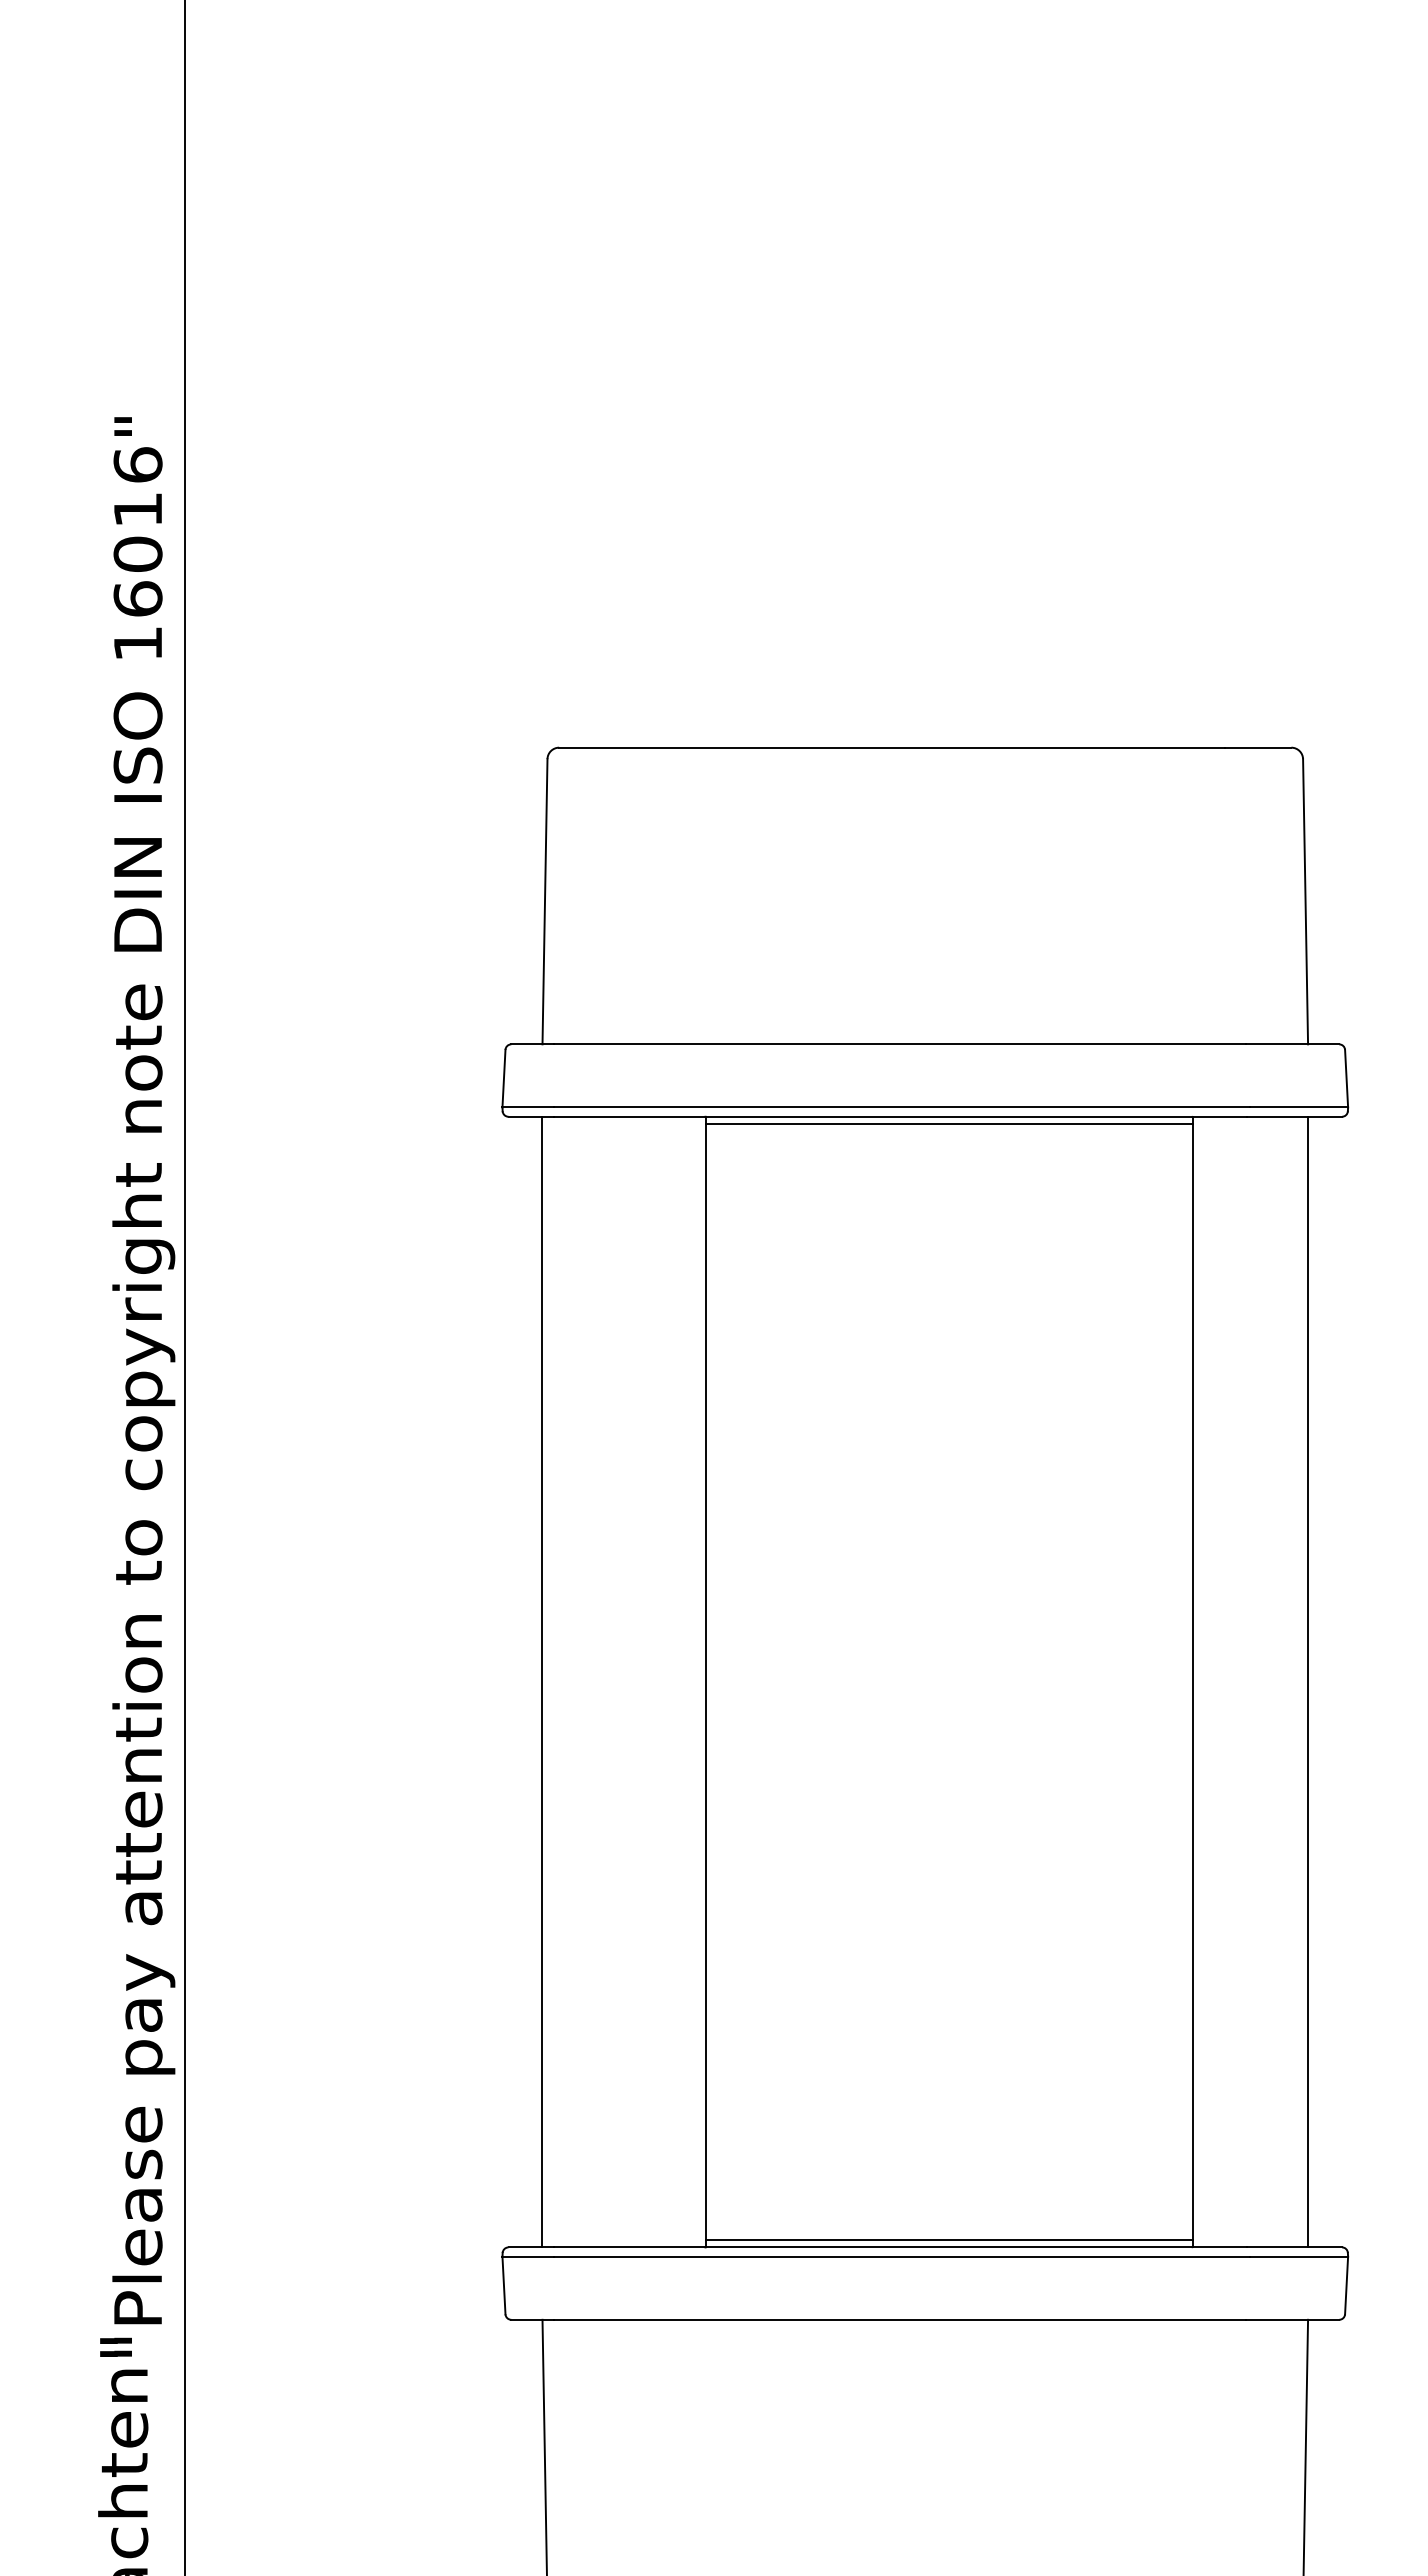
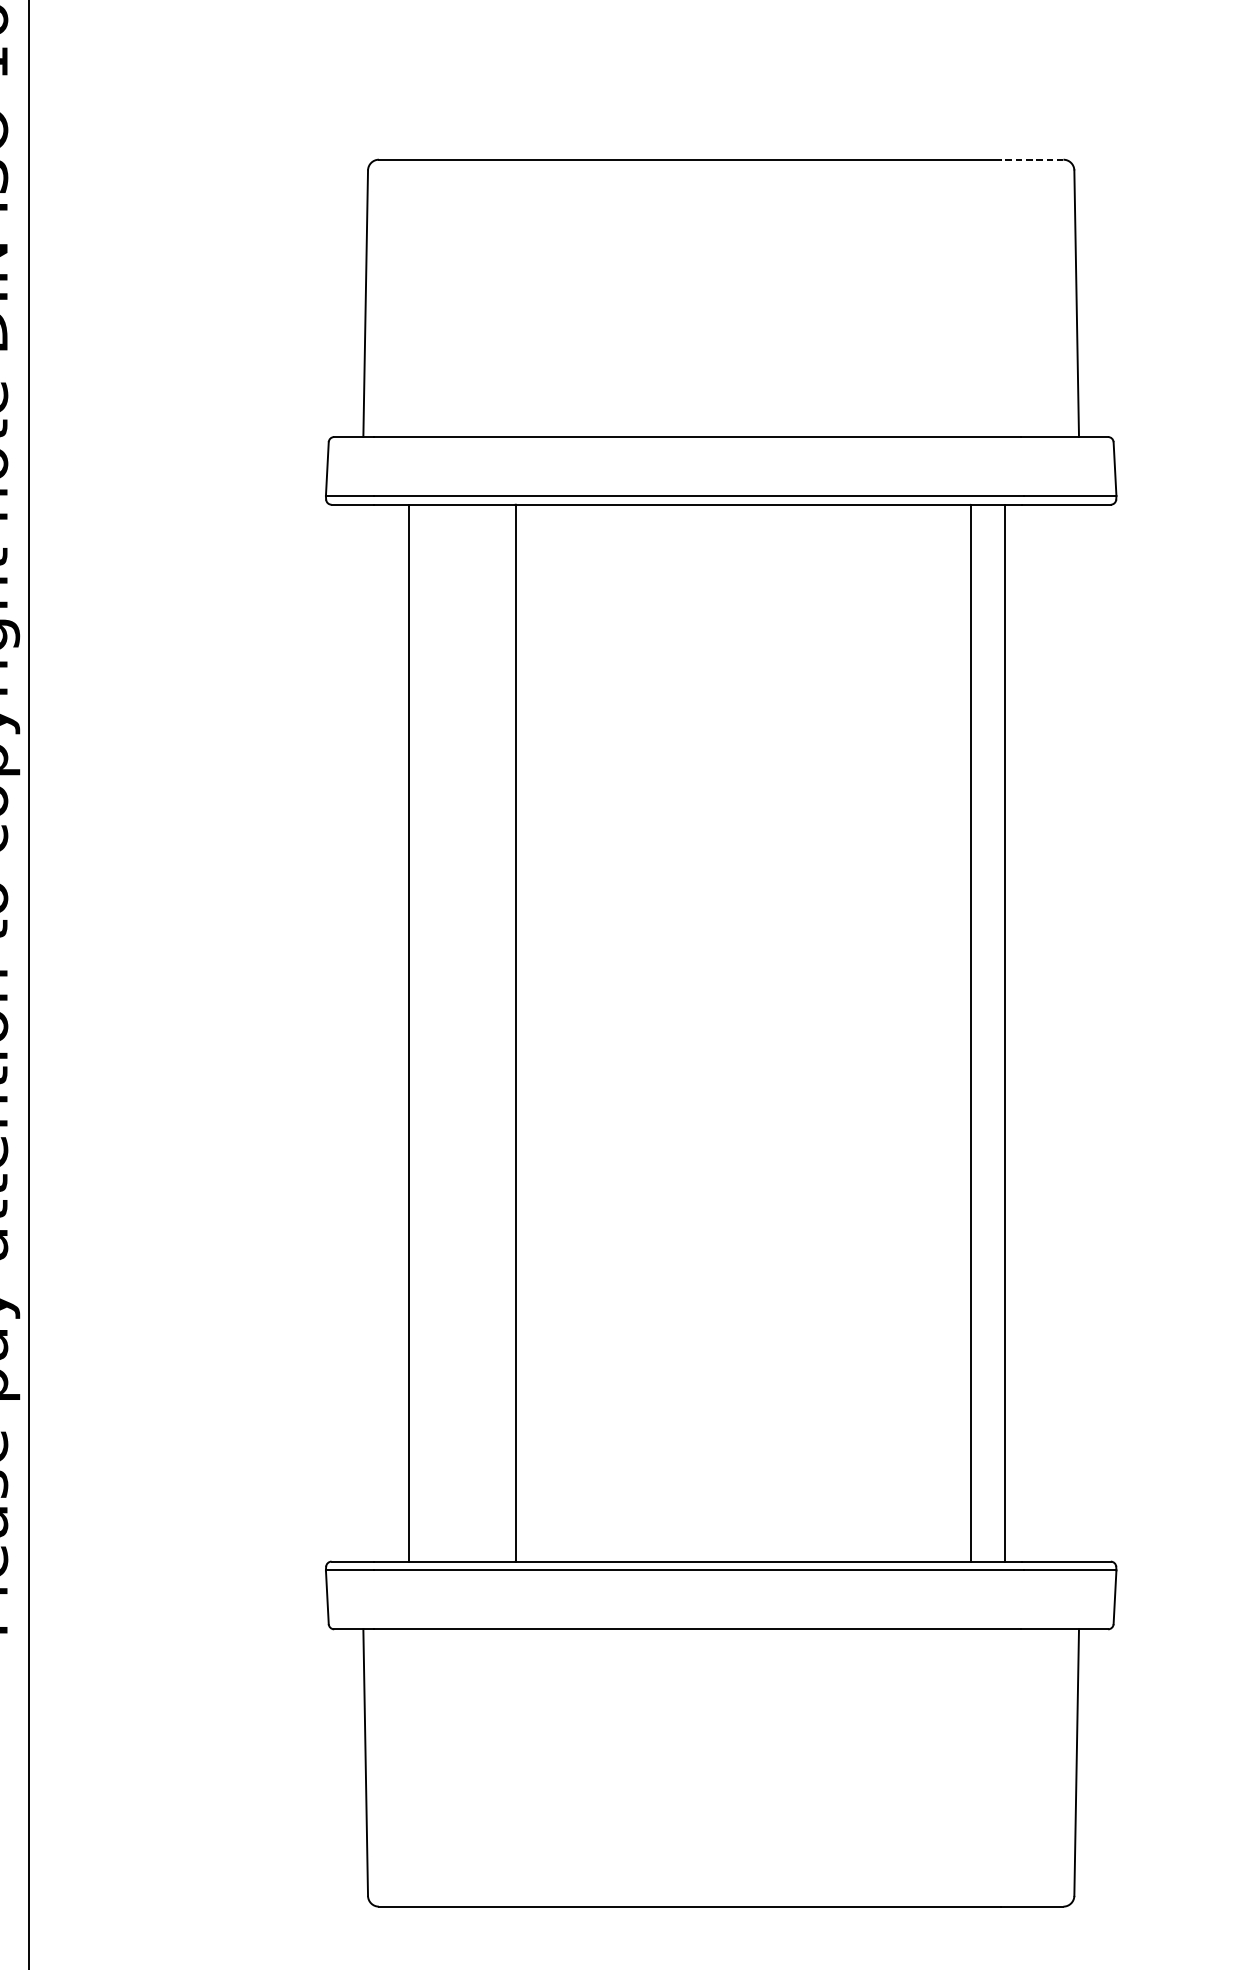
line: (1257, 747) -> (1031, 159), solid -> dashed
line: (948, 1123) -> (742, 511), removed
line: (542, 1681) -> (409, 1032), moved
line: (1308, 1681) -> (1004, 1032), moved
line: (948, 2240) -> (742, 1555), removed

